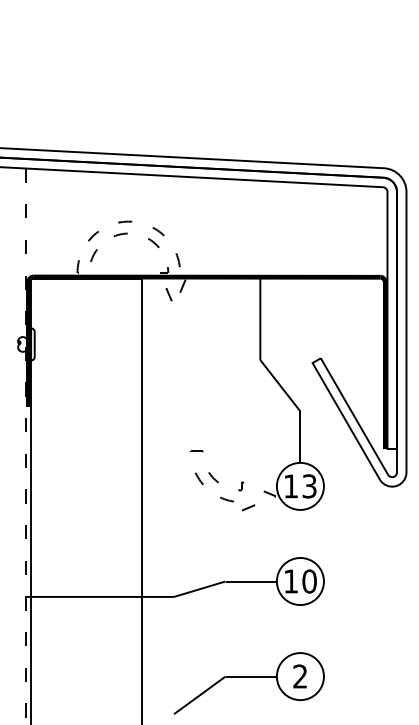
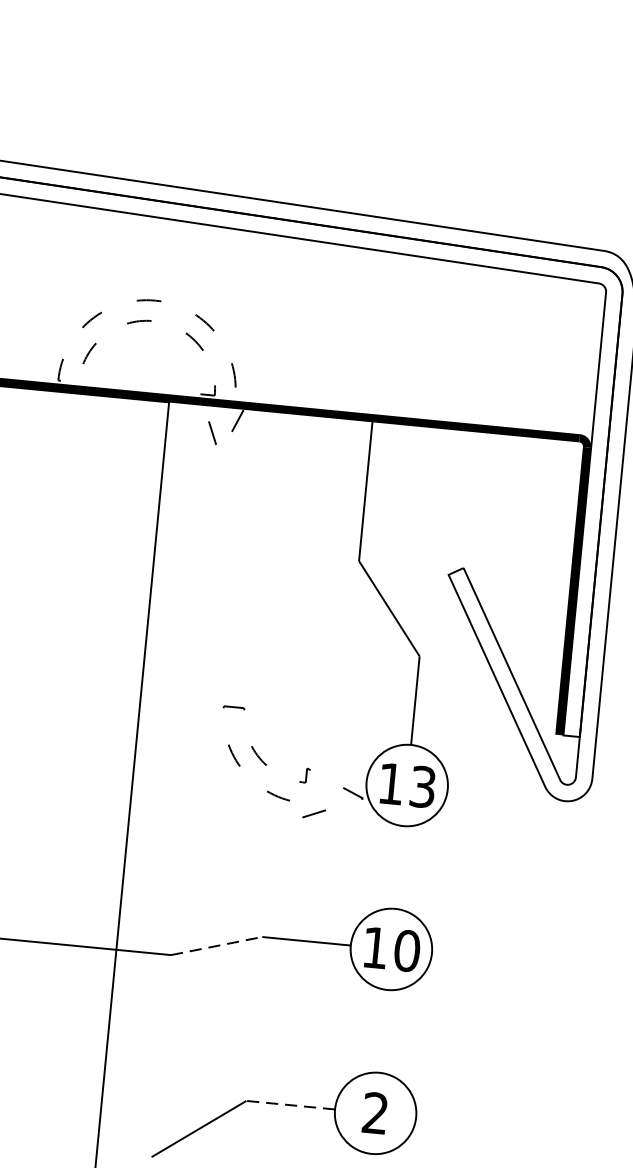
line: (199, 589) -> (216, 946), solid -> dashed
line: (251, 676) -> (291, 1105), solid -> dashed

